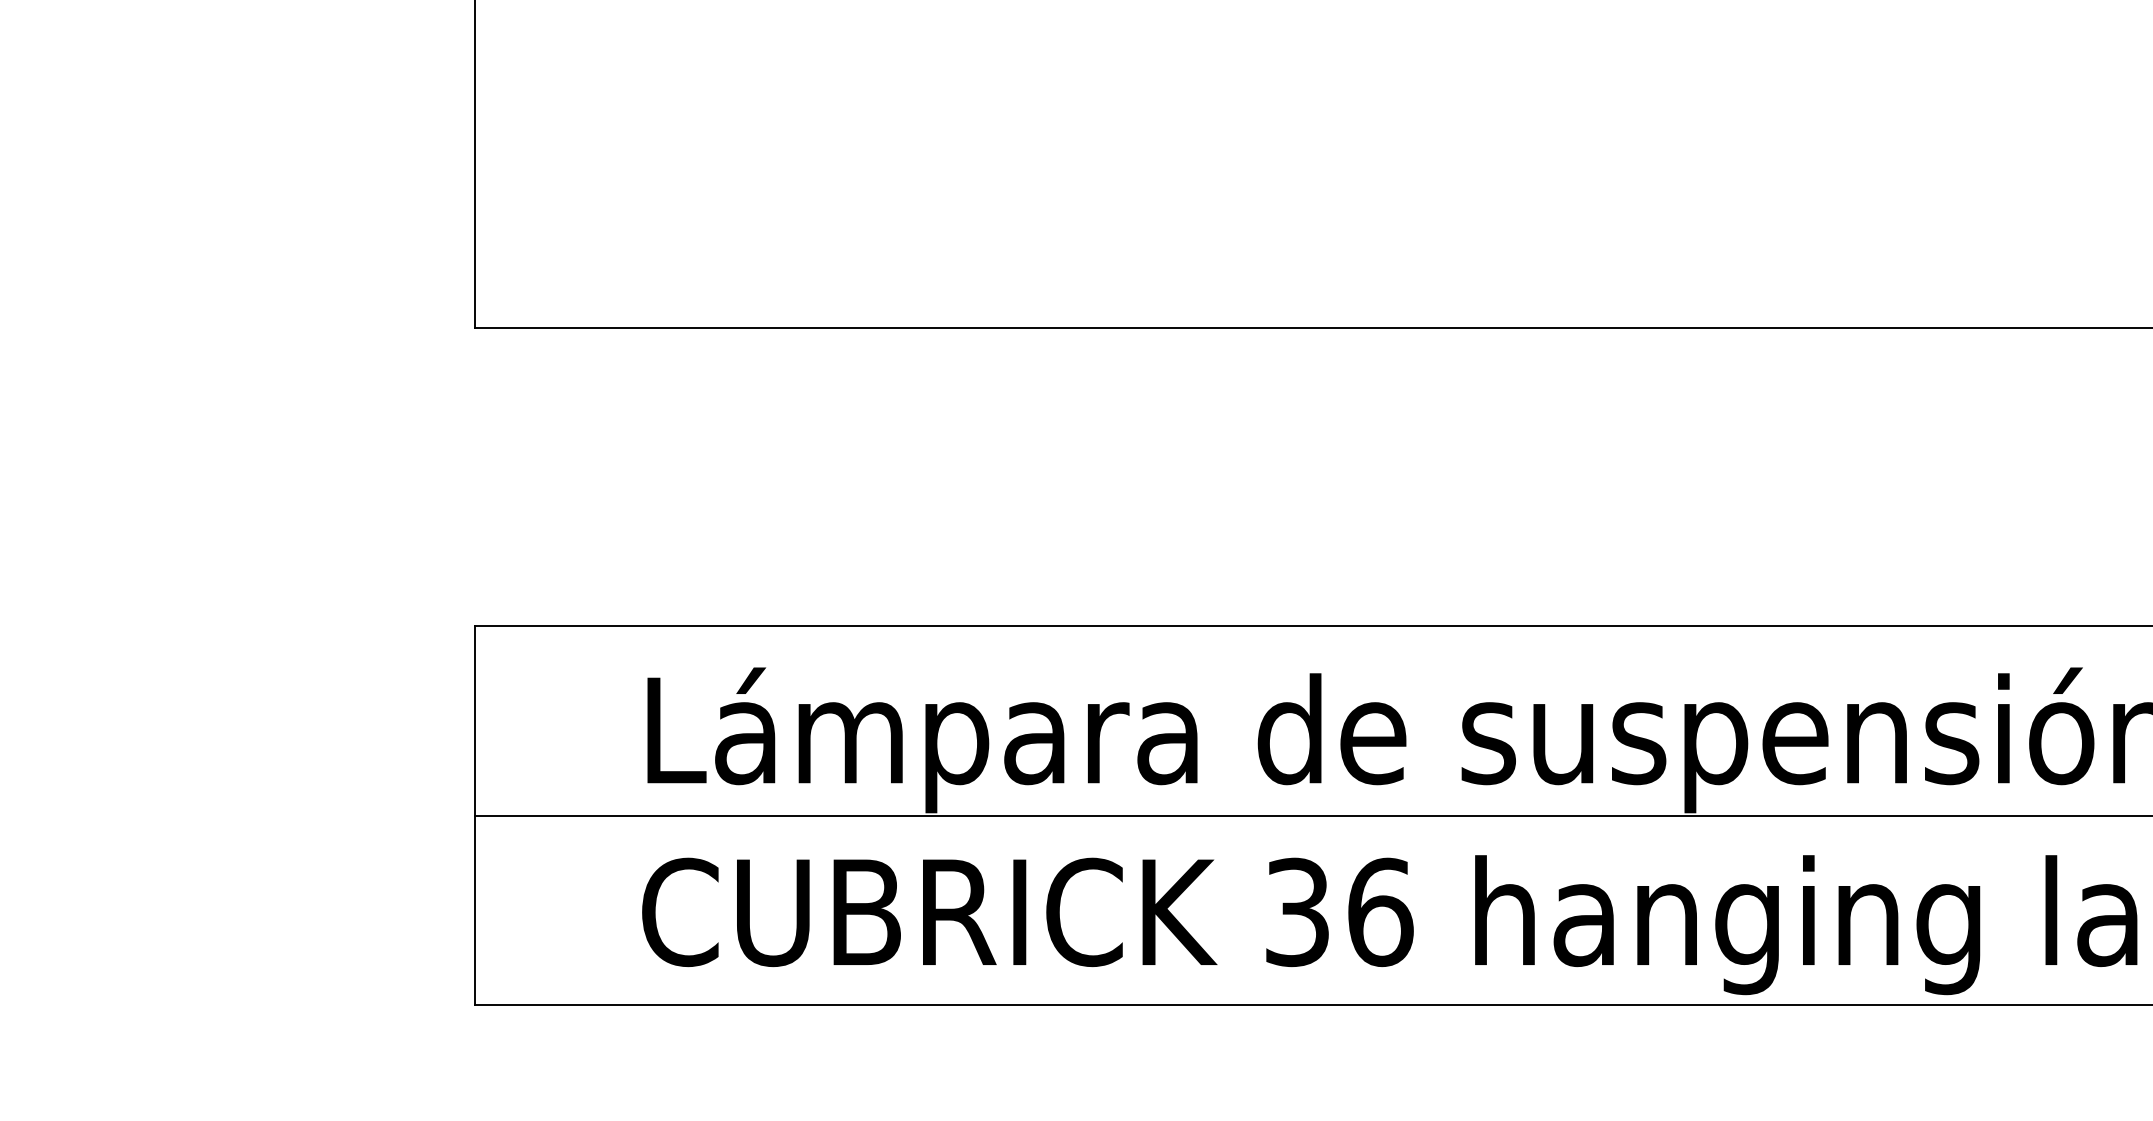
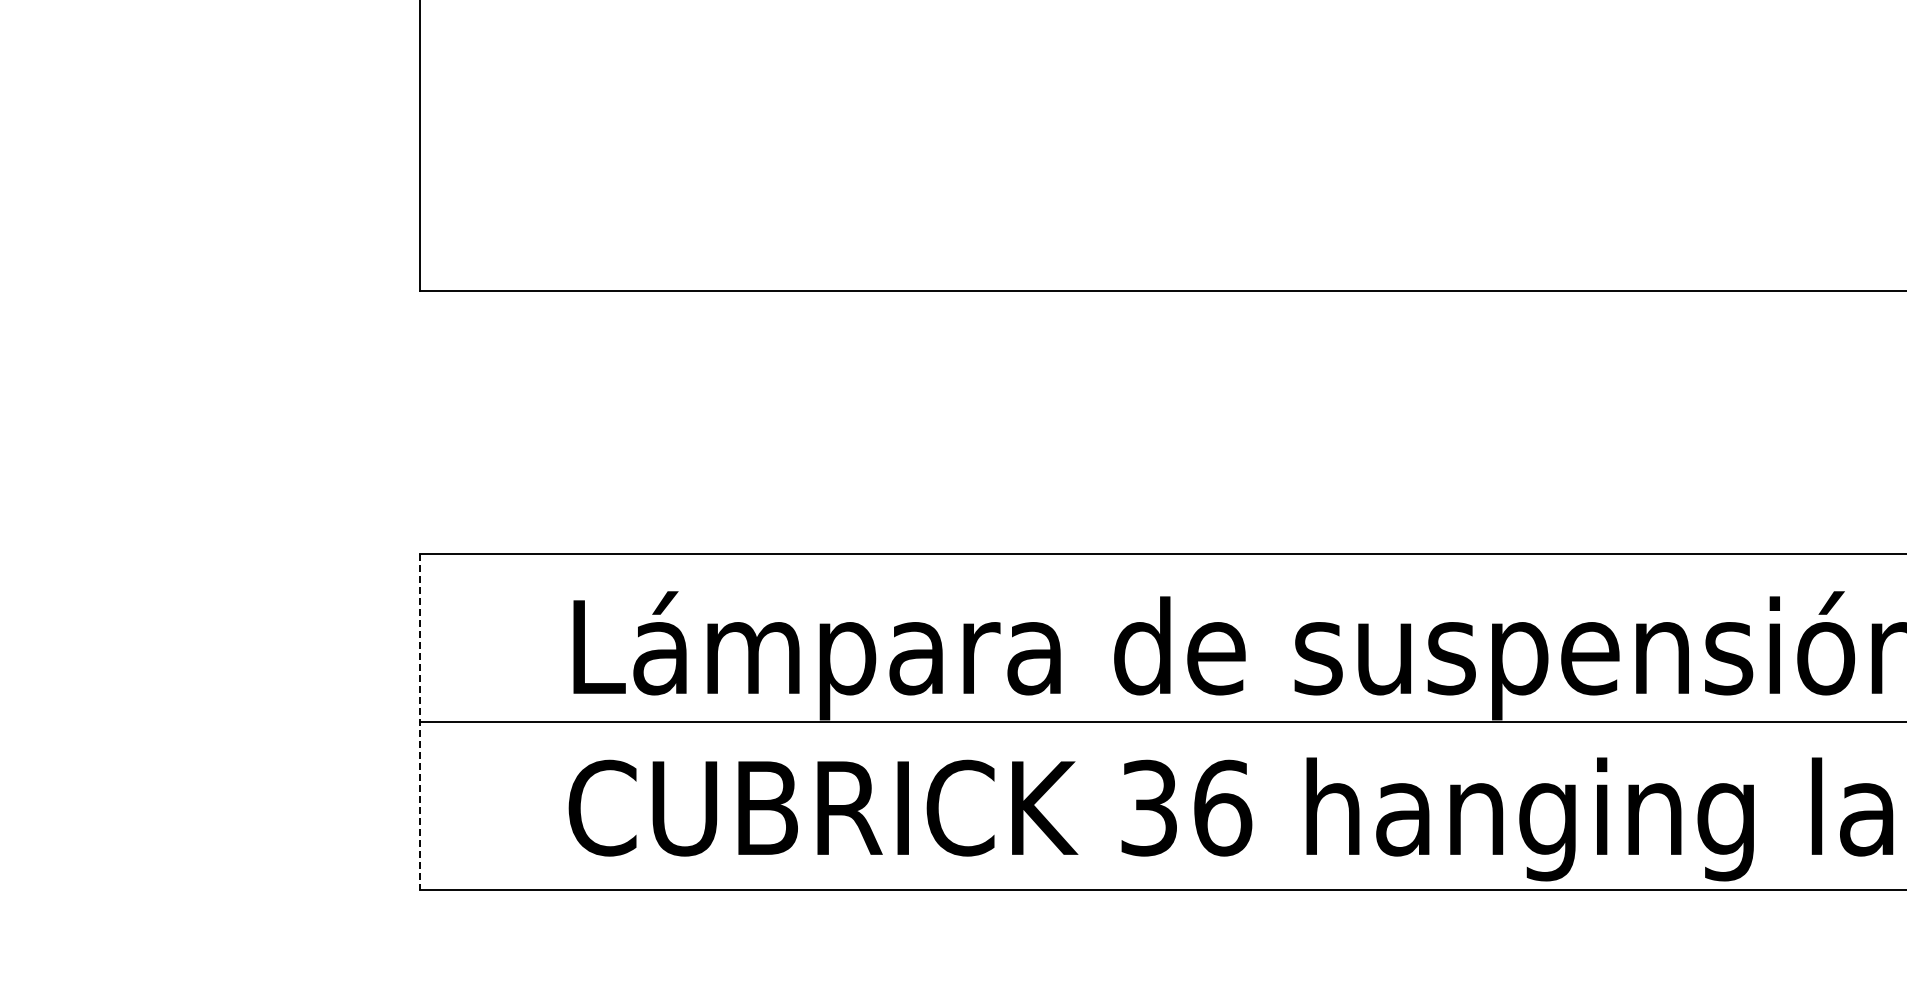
line: (474, 815) -> (420, 722), solid -> dashed

